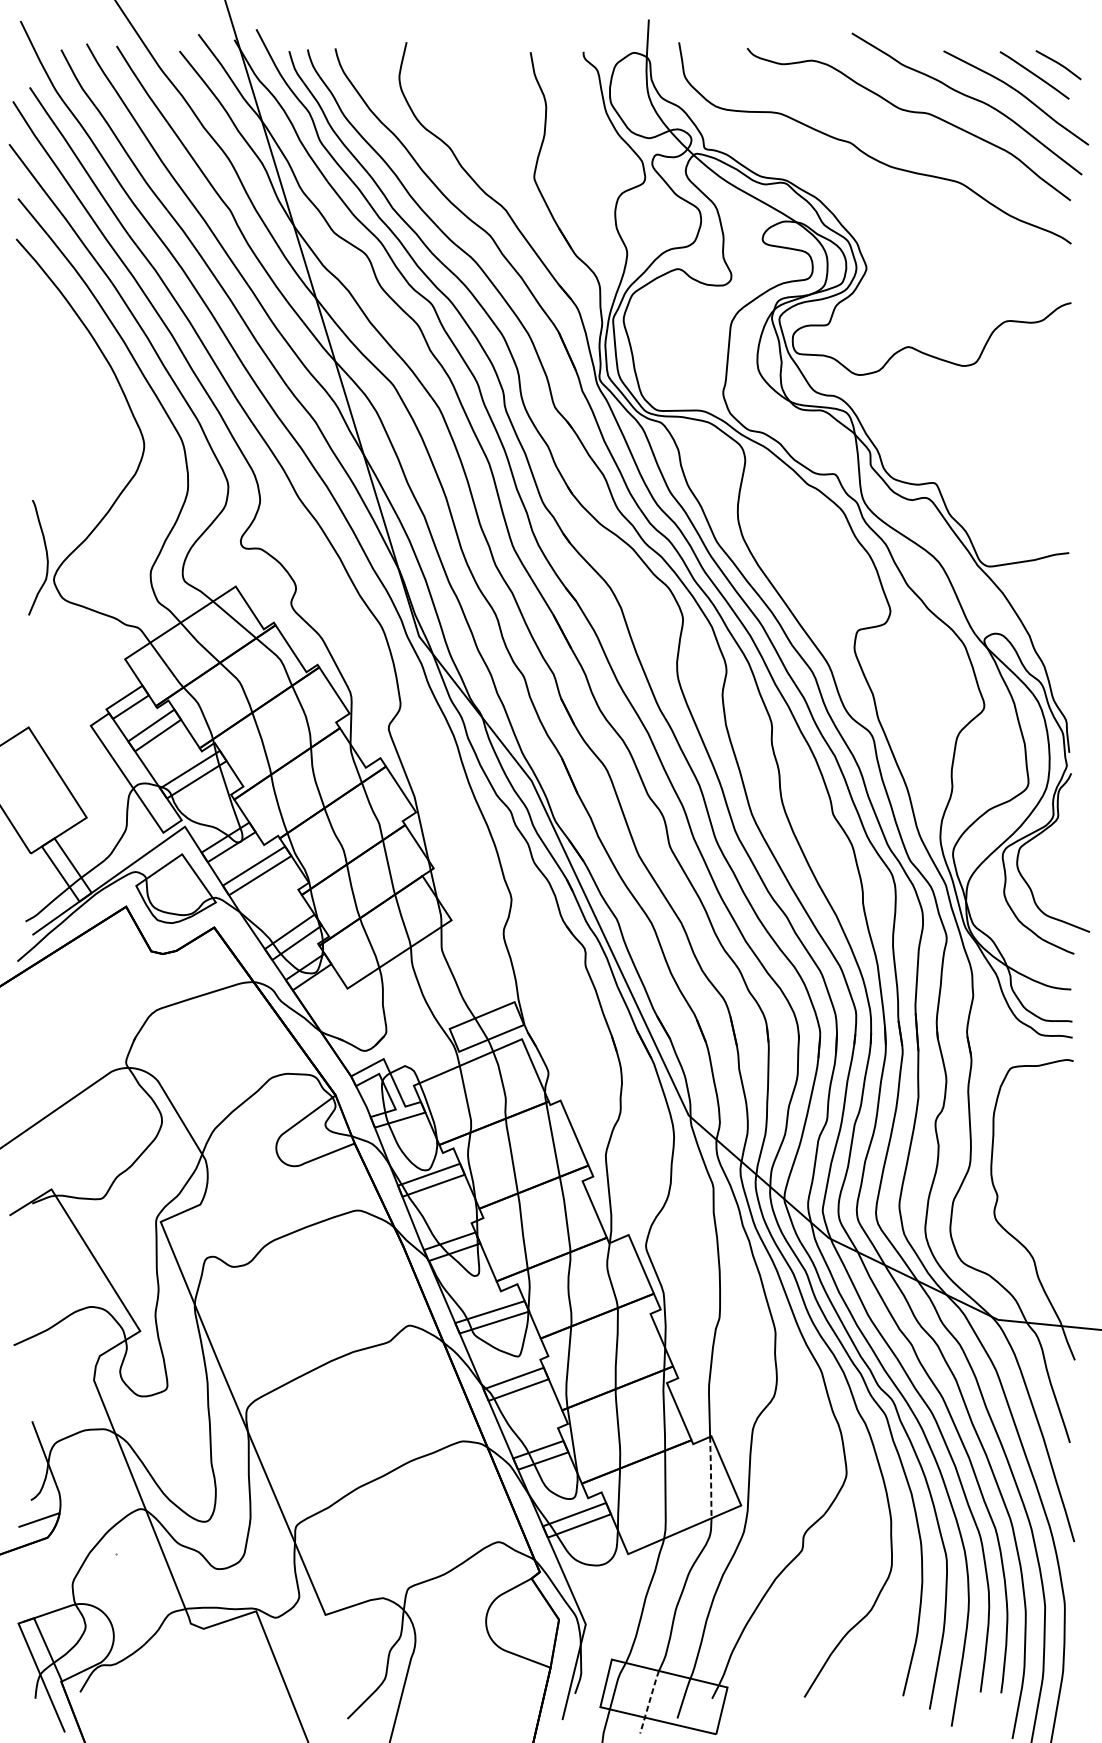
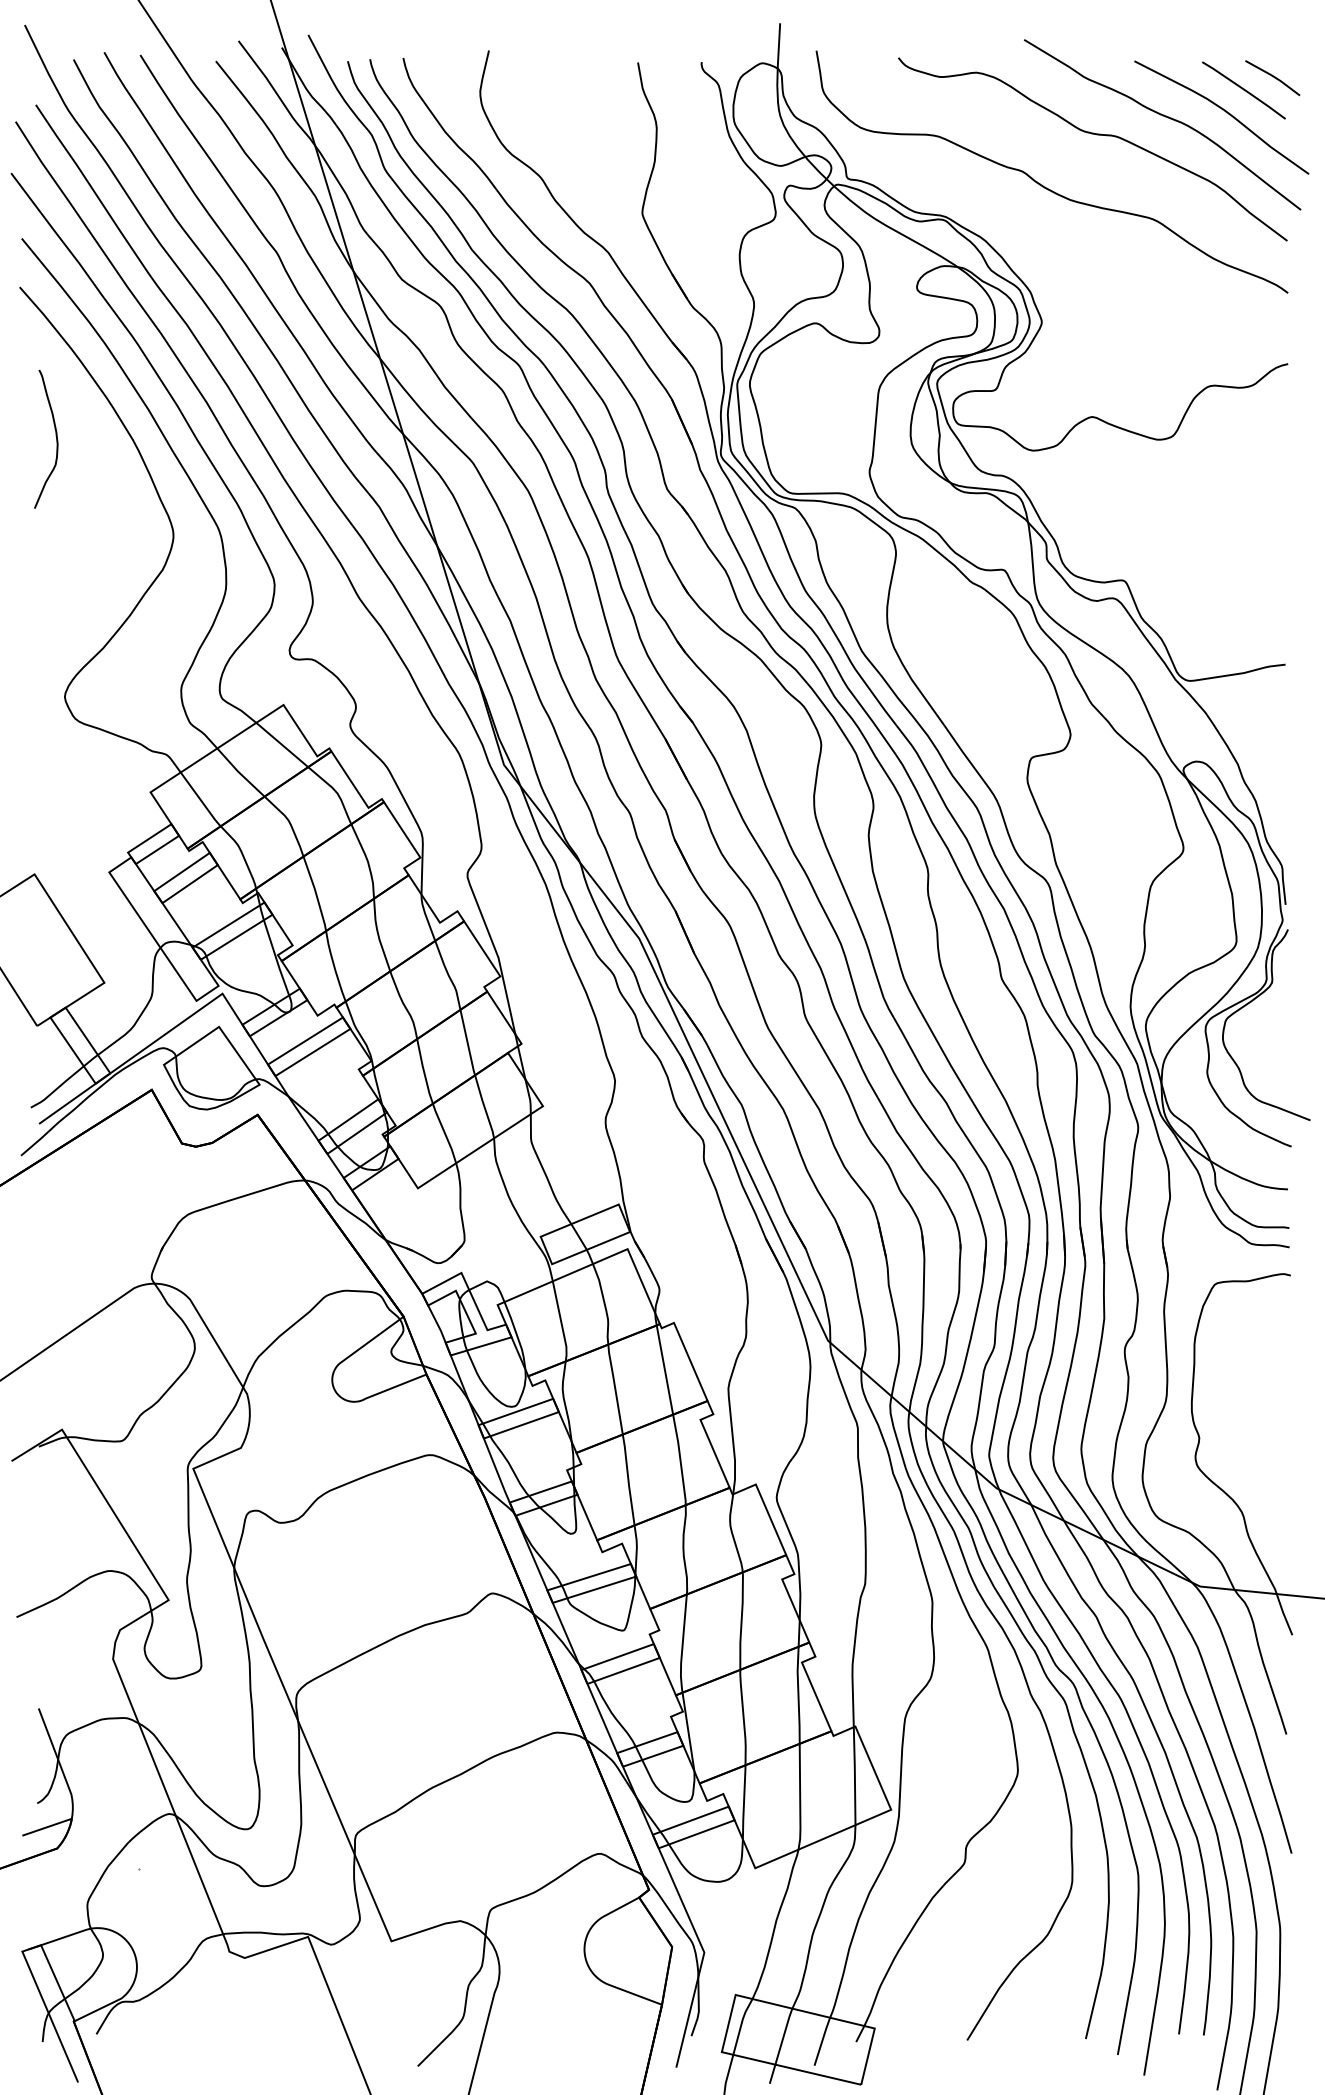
curve: (46, 555) -> (55, 436), moved
line: (710, 1477) -> (854, 1775), dashed -> solid
line: (649, 1701) -> (781, 2045), dashed -> solid

